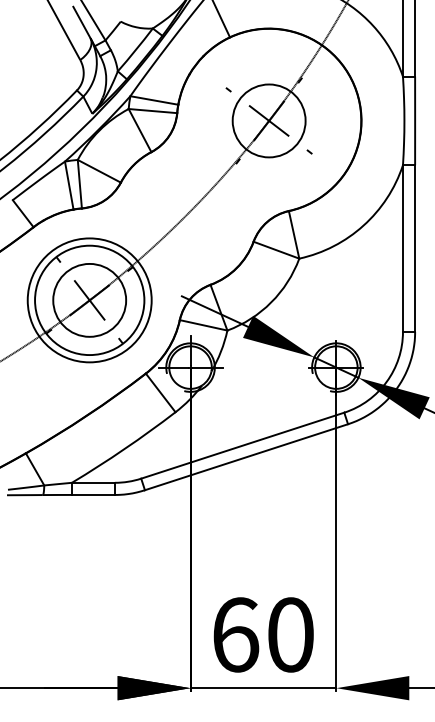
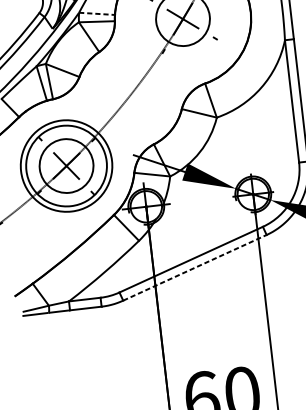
line: (154, 100) -> (97, 13), solid -> dashed
line: (246, 457) -> (194, 268), solid -> dashed

